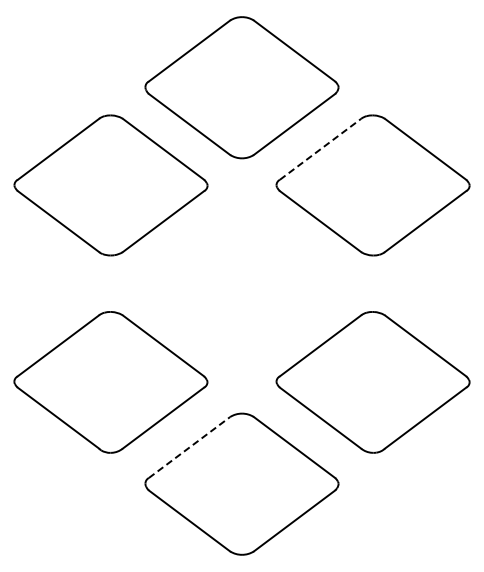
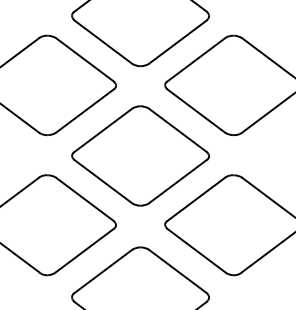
line: (320, 149) -> (196, 59), dashed -> solid
part: (241, 284) -> (140, 155), added
line: (189, 447) -> (103, 271), dashed -> solid

